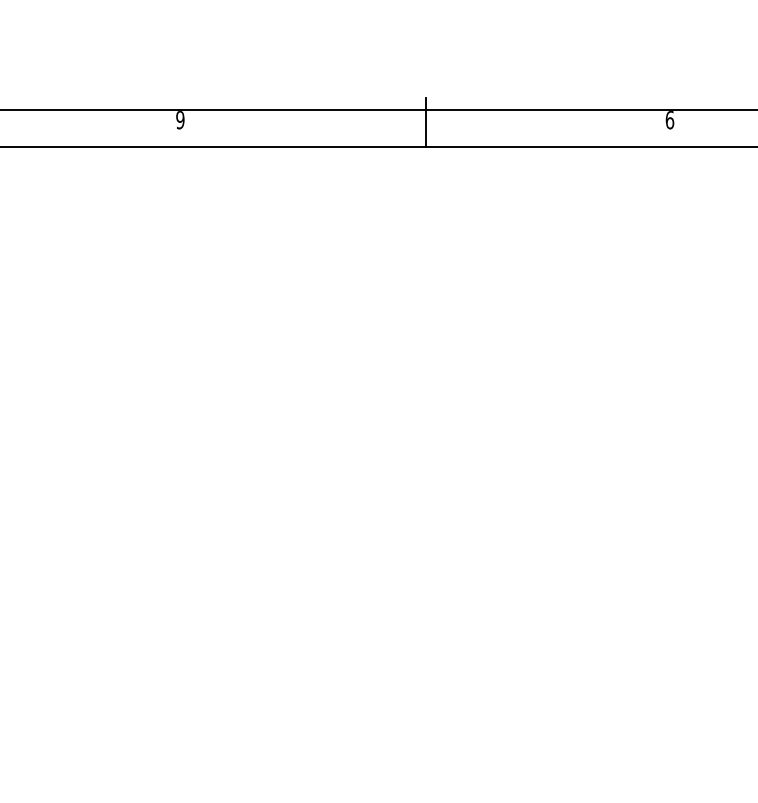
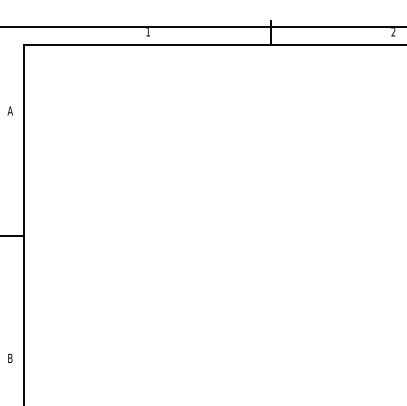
text: (181, 121) -> (148, 32), 9 -> 1
text: (669, 121) -> (393, 32), 6 -> 2

